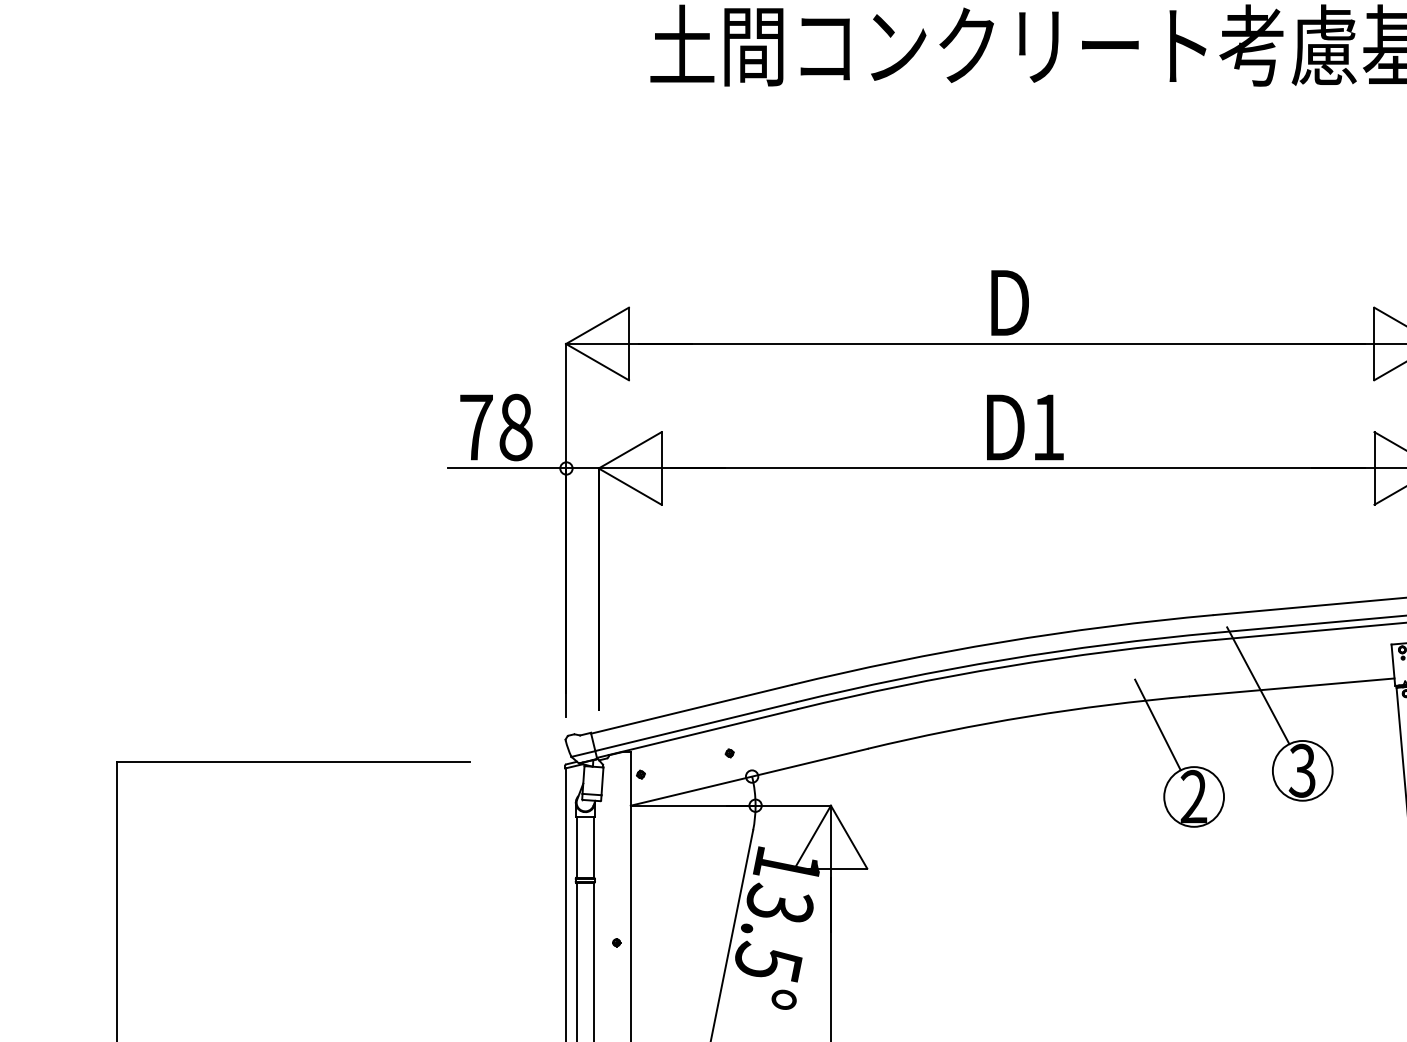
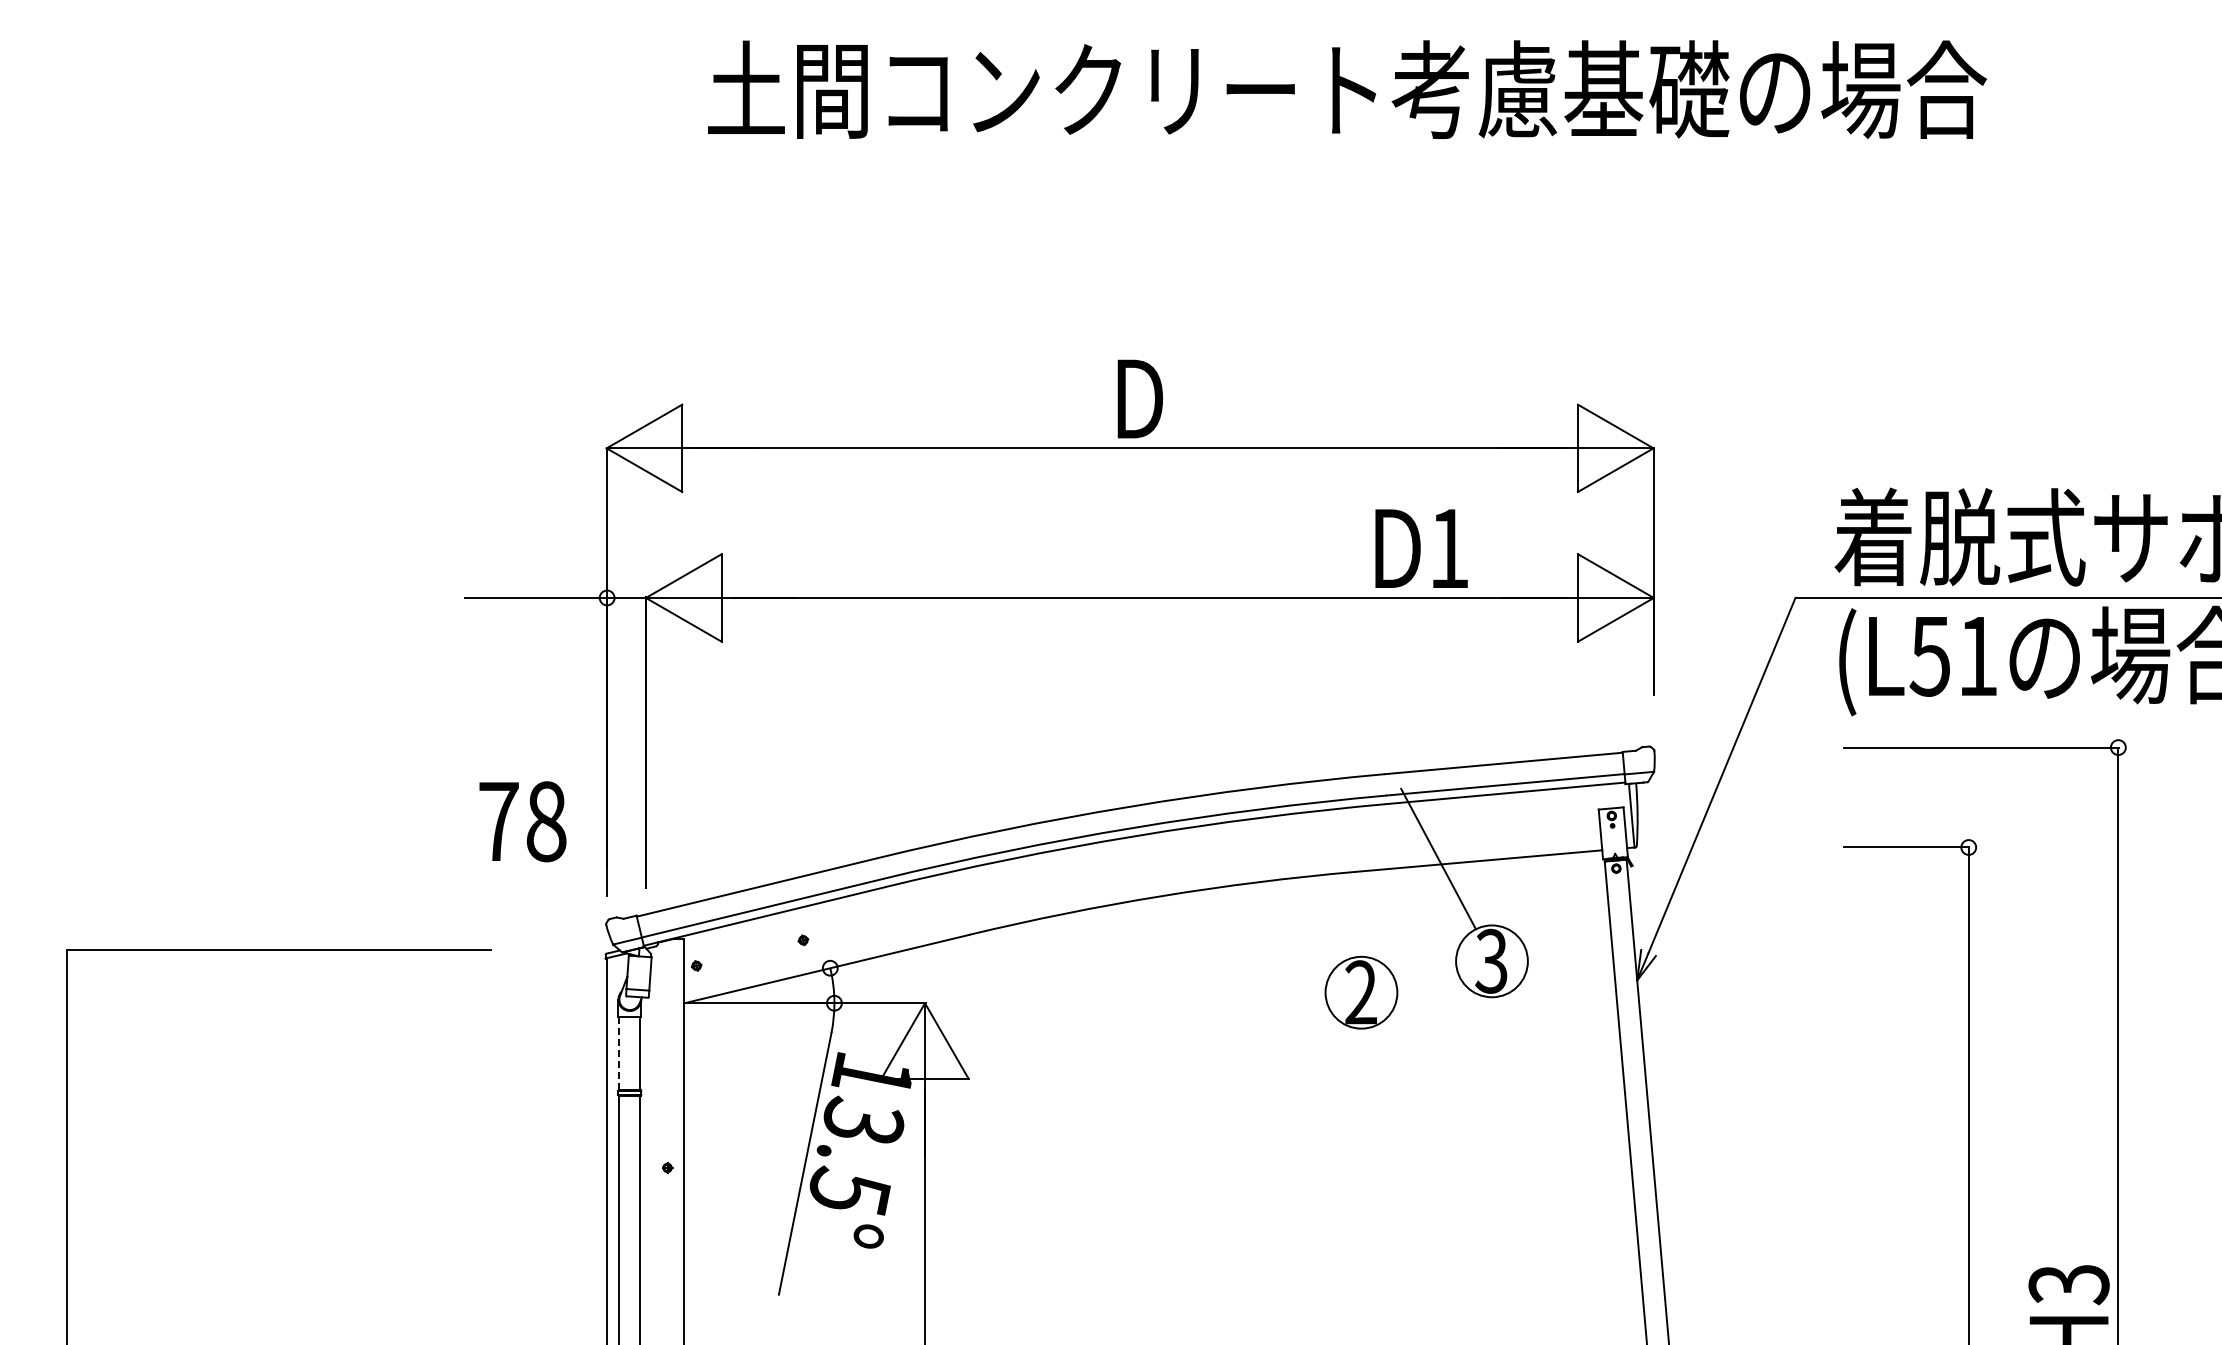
text: (496, 427) -> (522, 821), moved
text: (1025, 427) -> (1421, 548), moved
line: (1157, 724) -> (1317, 905), removed
line: (576, 847) -> (619, 1053), solid -> dashed

